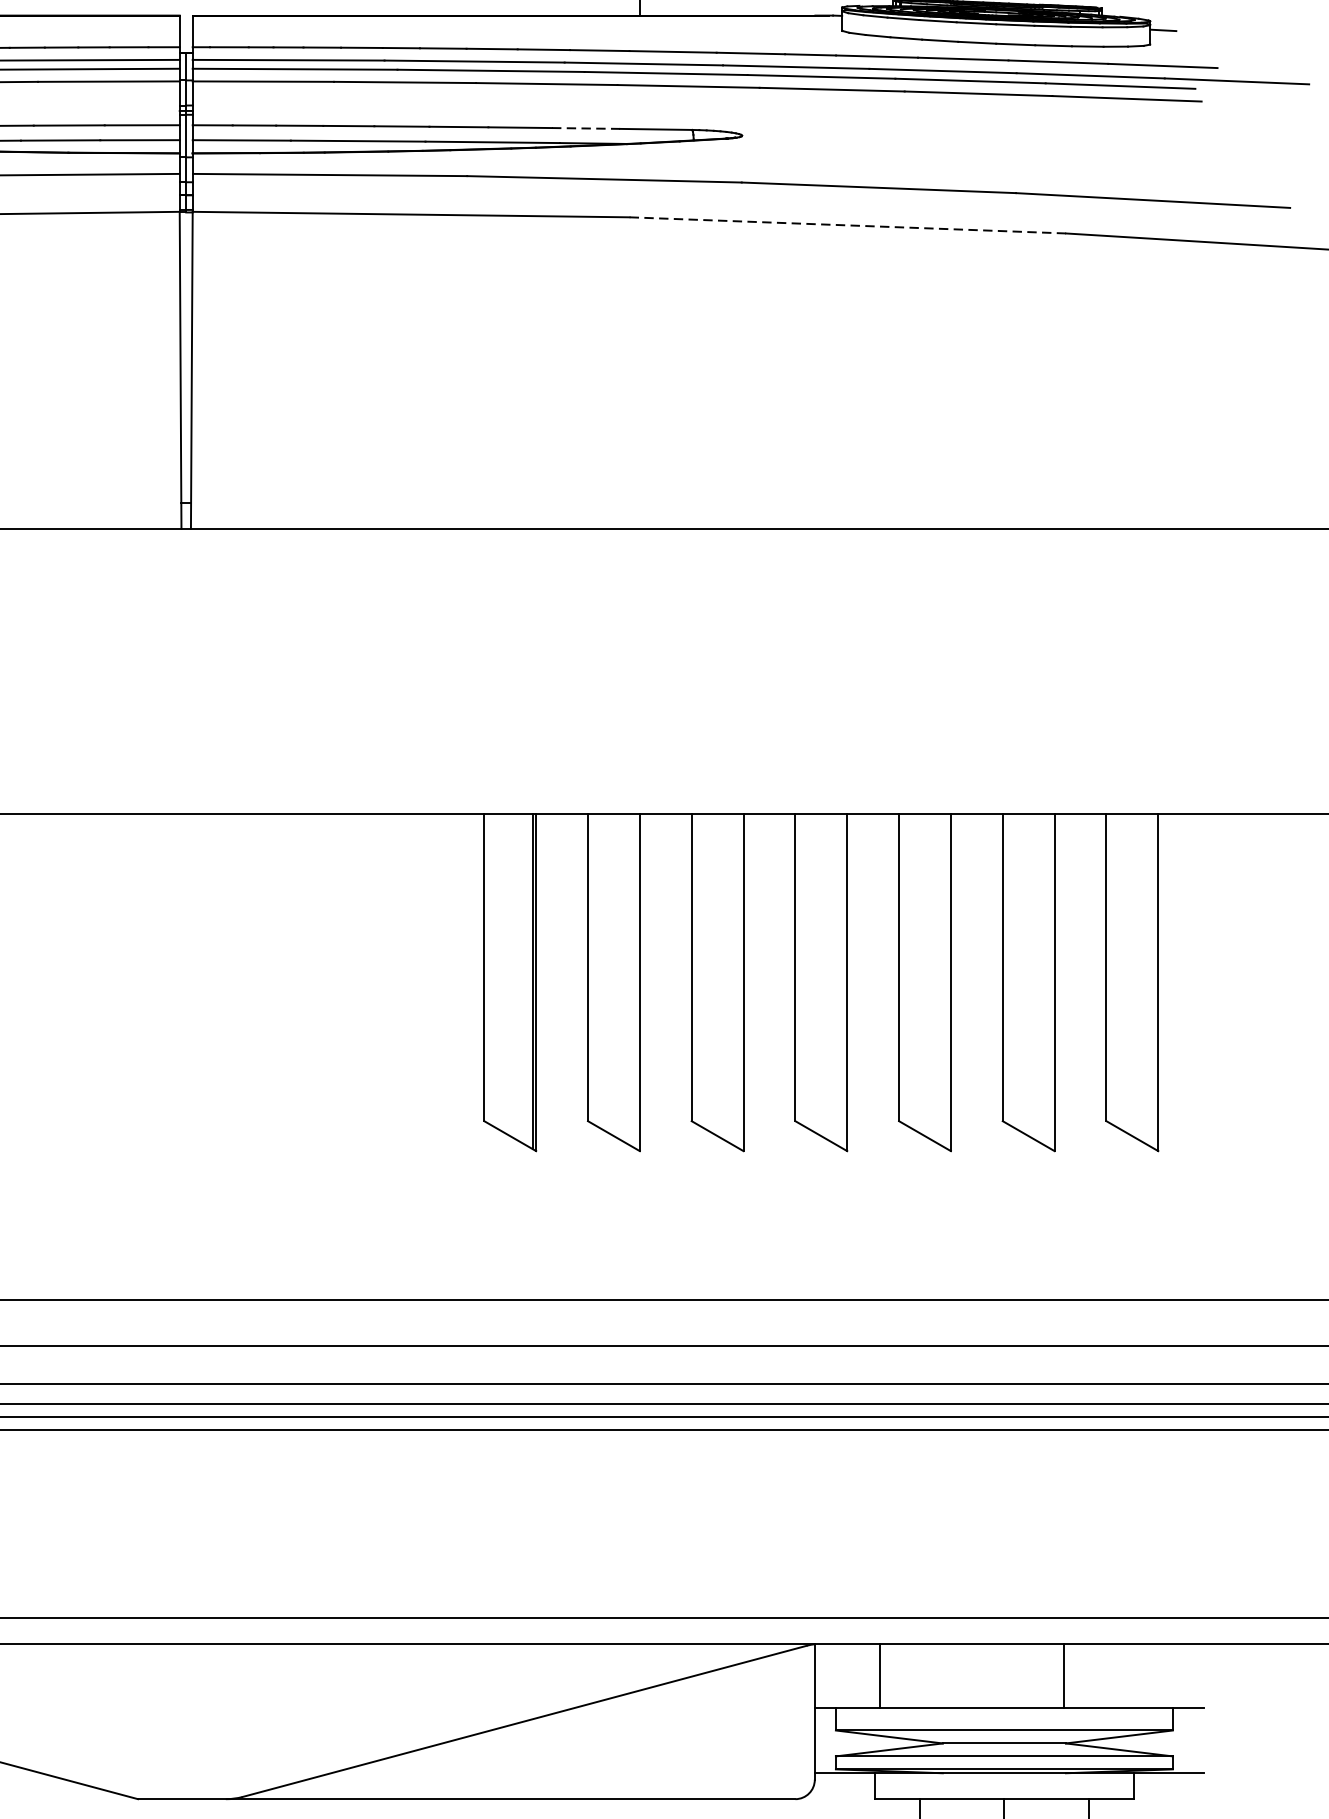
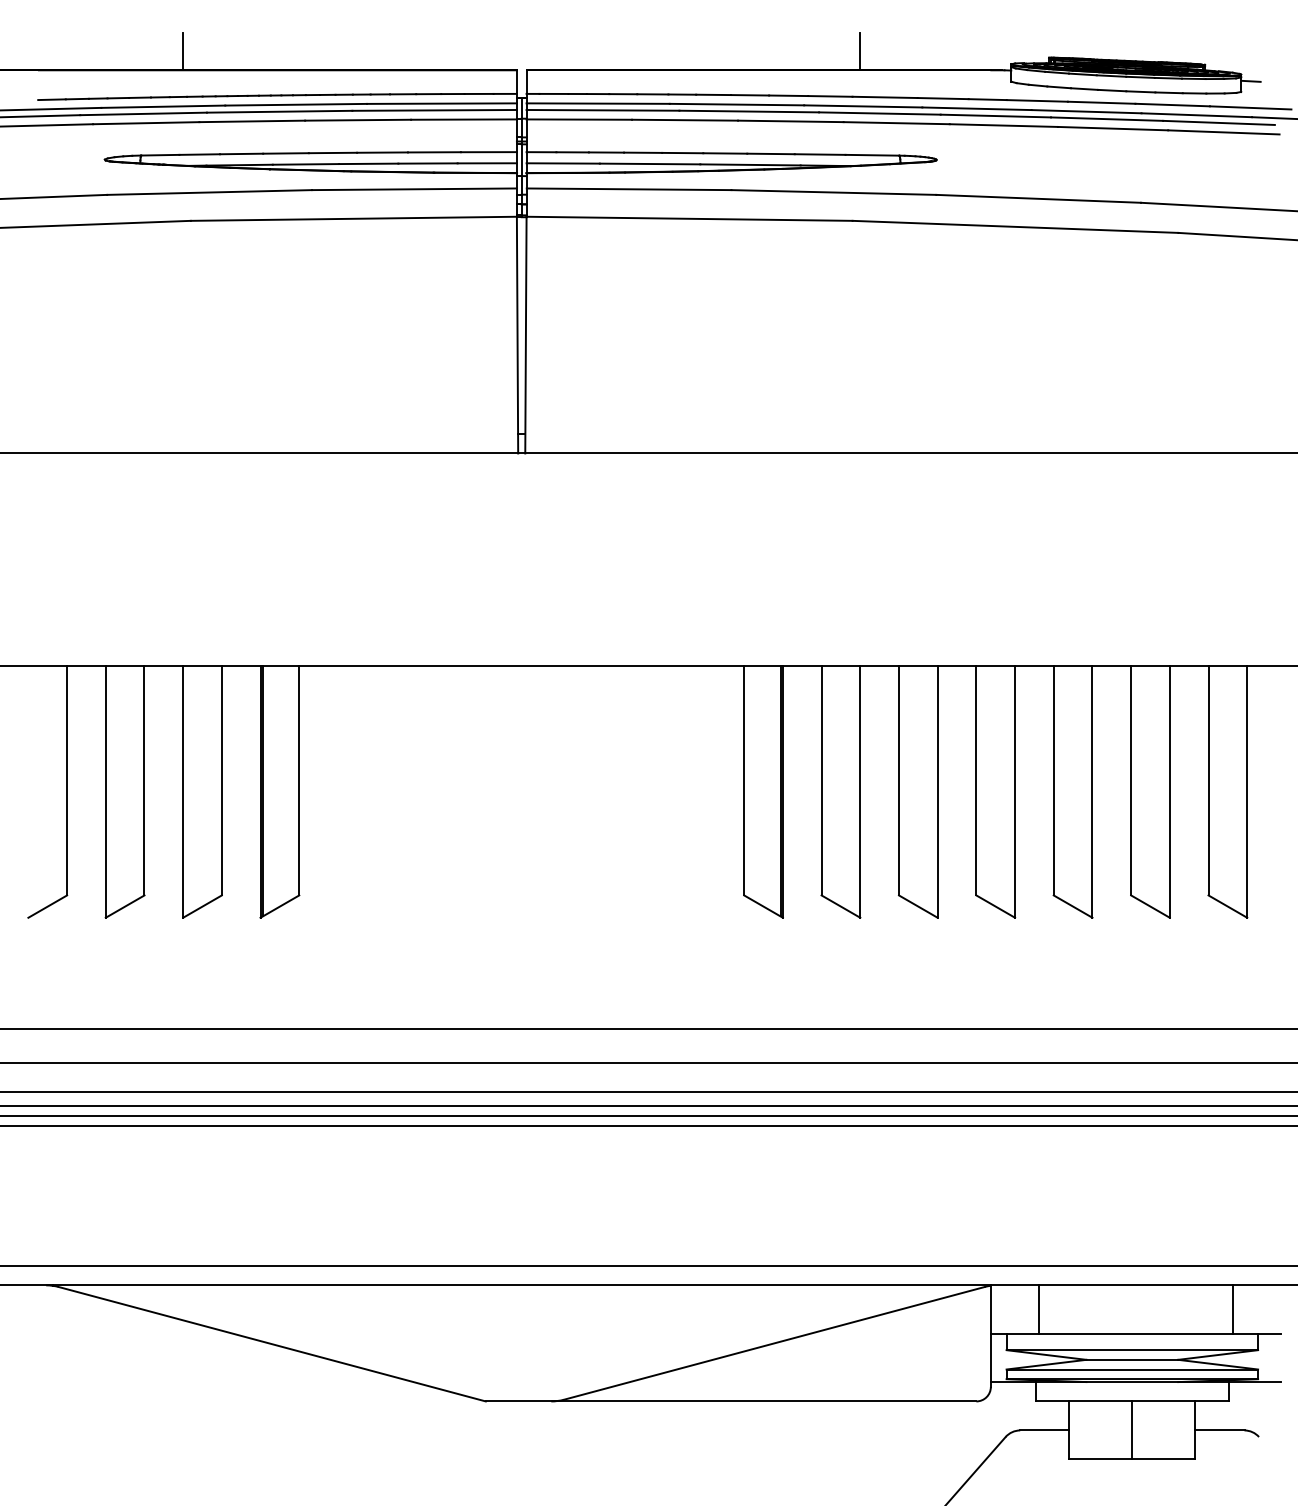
line: (586, 128) -> (820, 154), dashed -> solid
line: (847, 224) -> (1015, 226), dashed -> solid
line: (1063, 1675) -> (1232, 1309), moved

